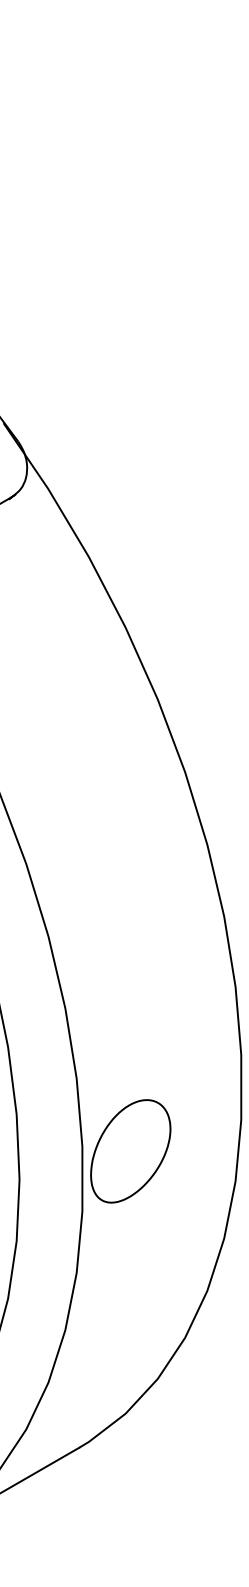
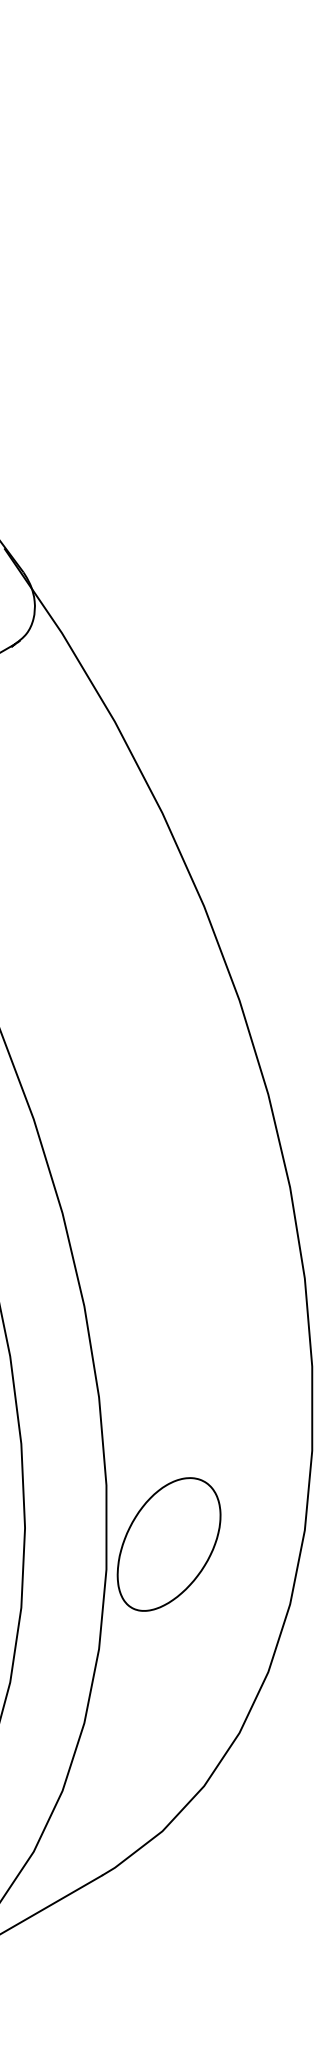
part: (130, 1151) -> (168, 1544), moved

